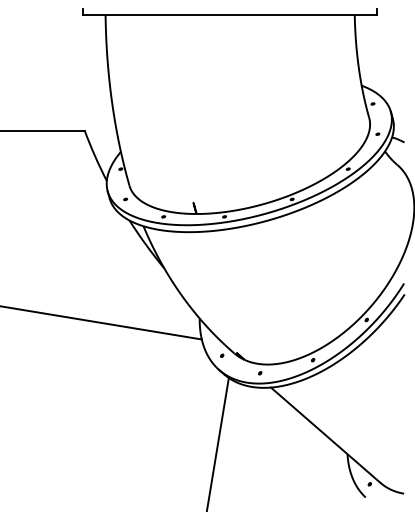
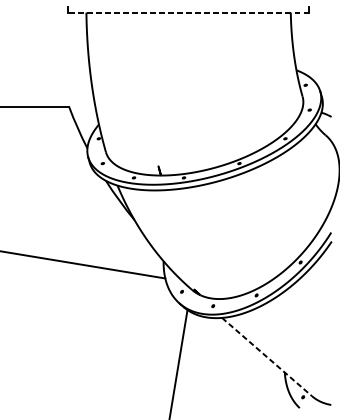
line: (229, 15) -> (188, 12), solid -> dashed
line: (325, 435) -> (266, 357), solid -> dashed

